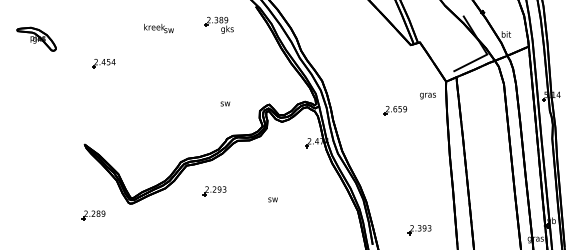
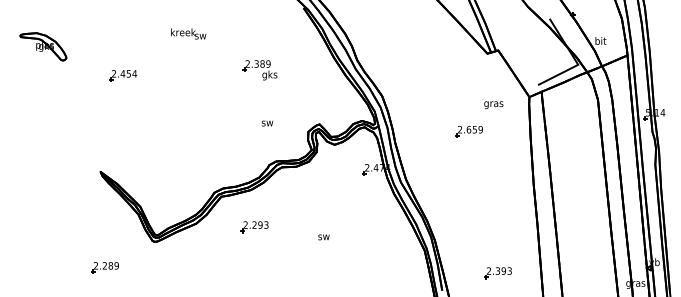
part: (218, 25) -> (259, 70), moved
text: (427, 96) -> (493, 105), moved
part: (93, 215) -> (104, 267), moved

